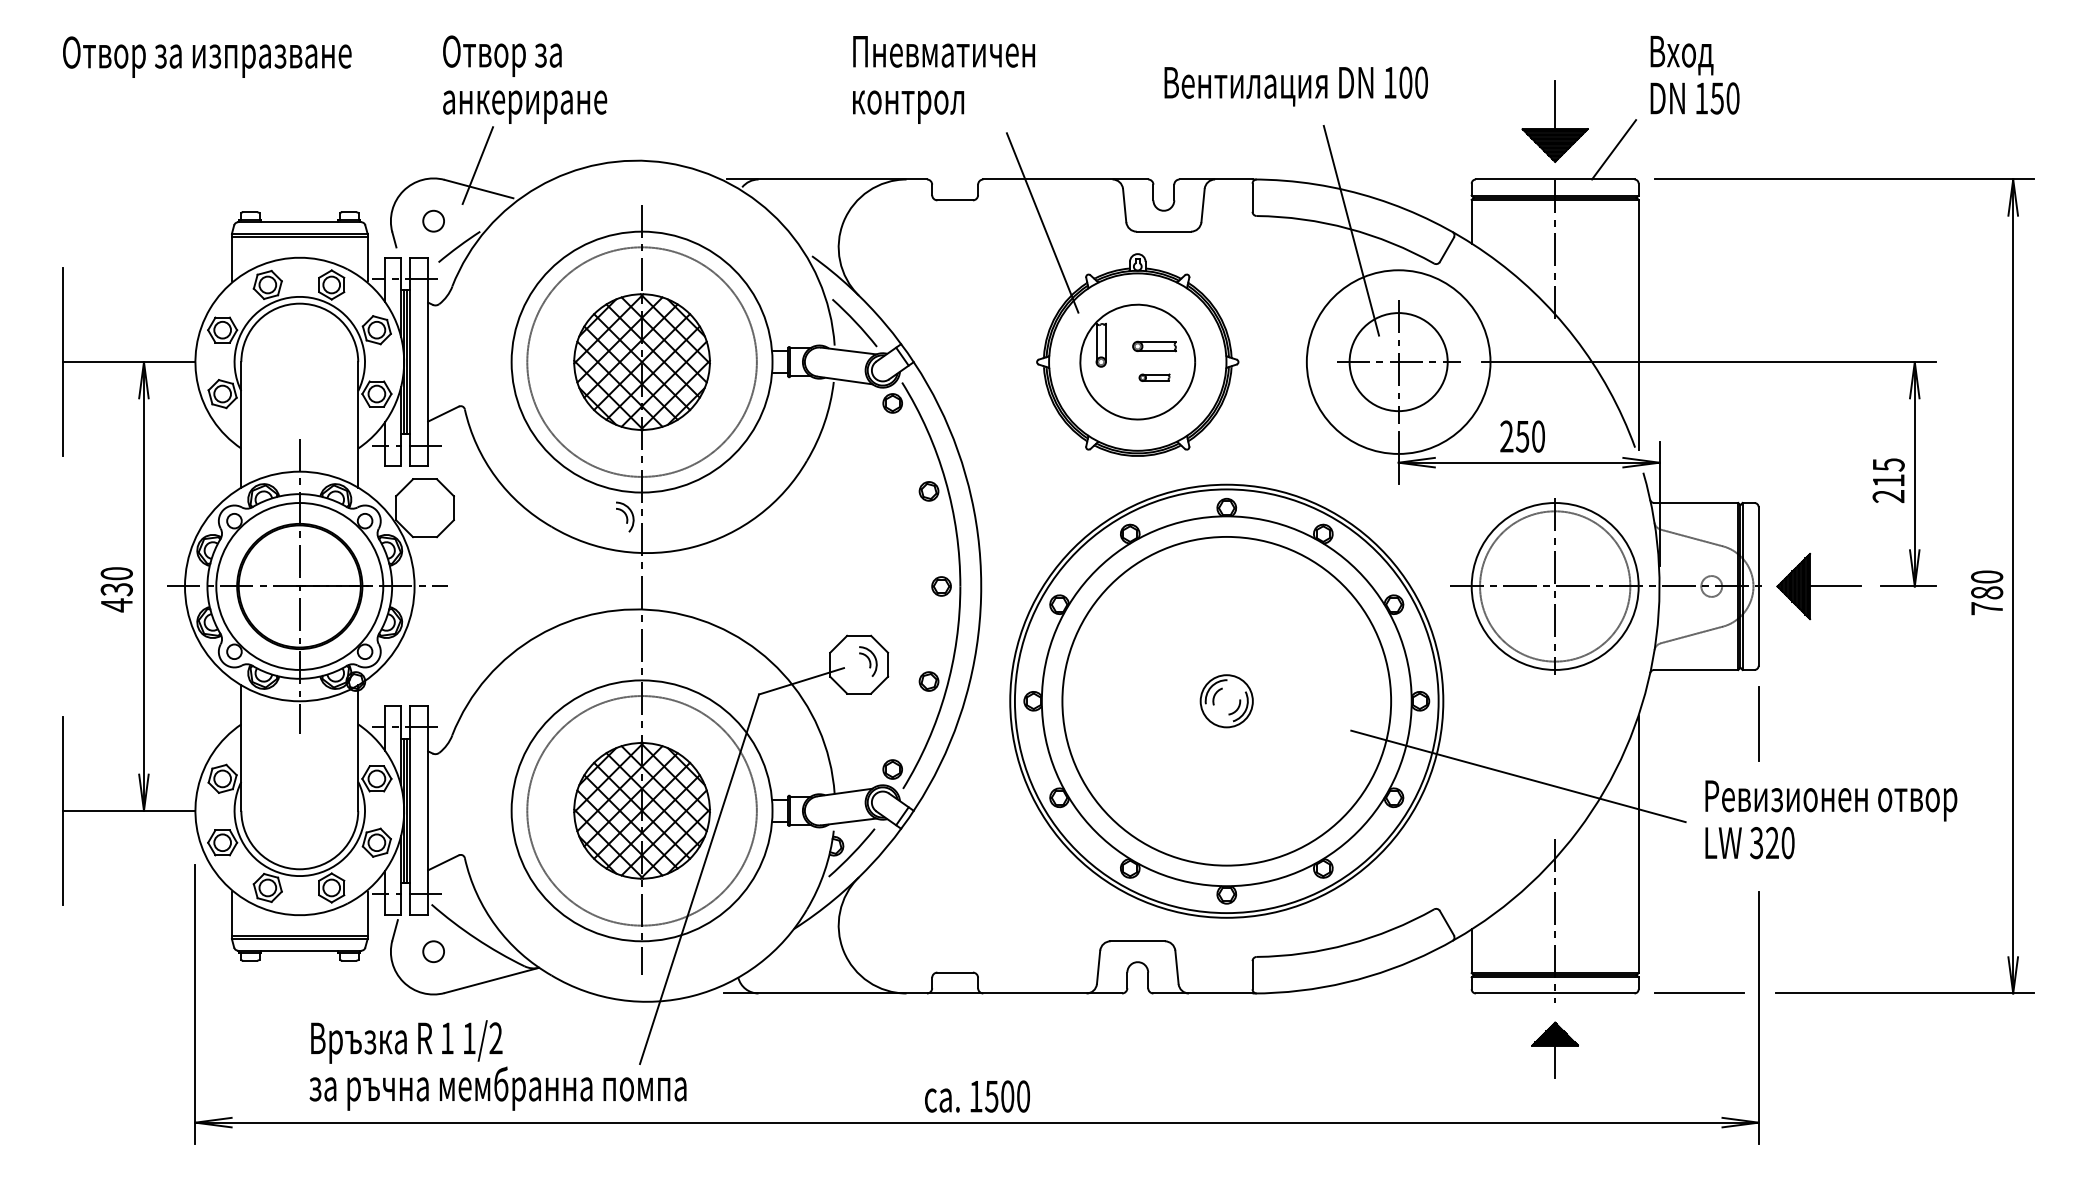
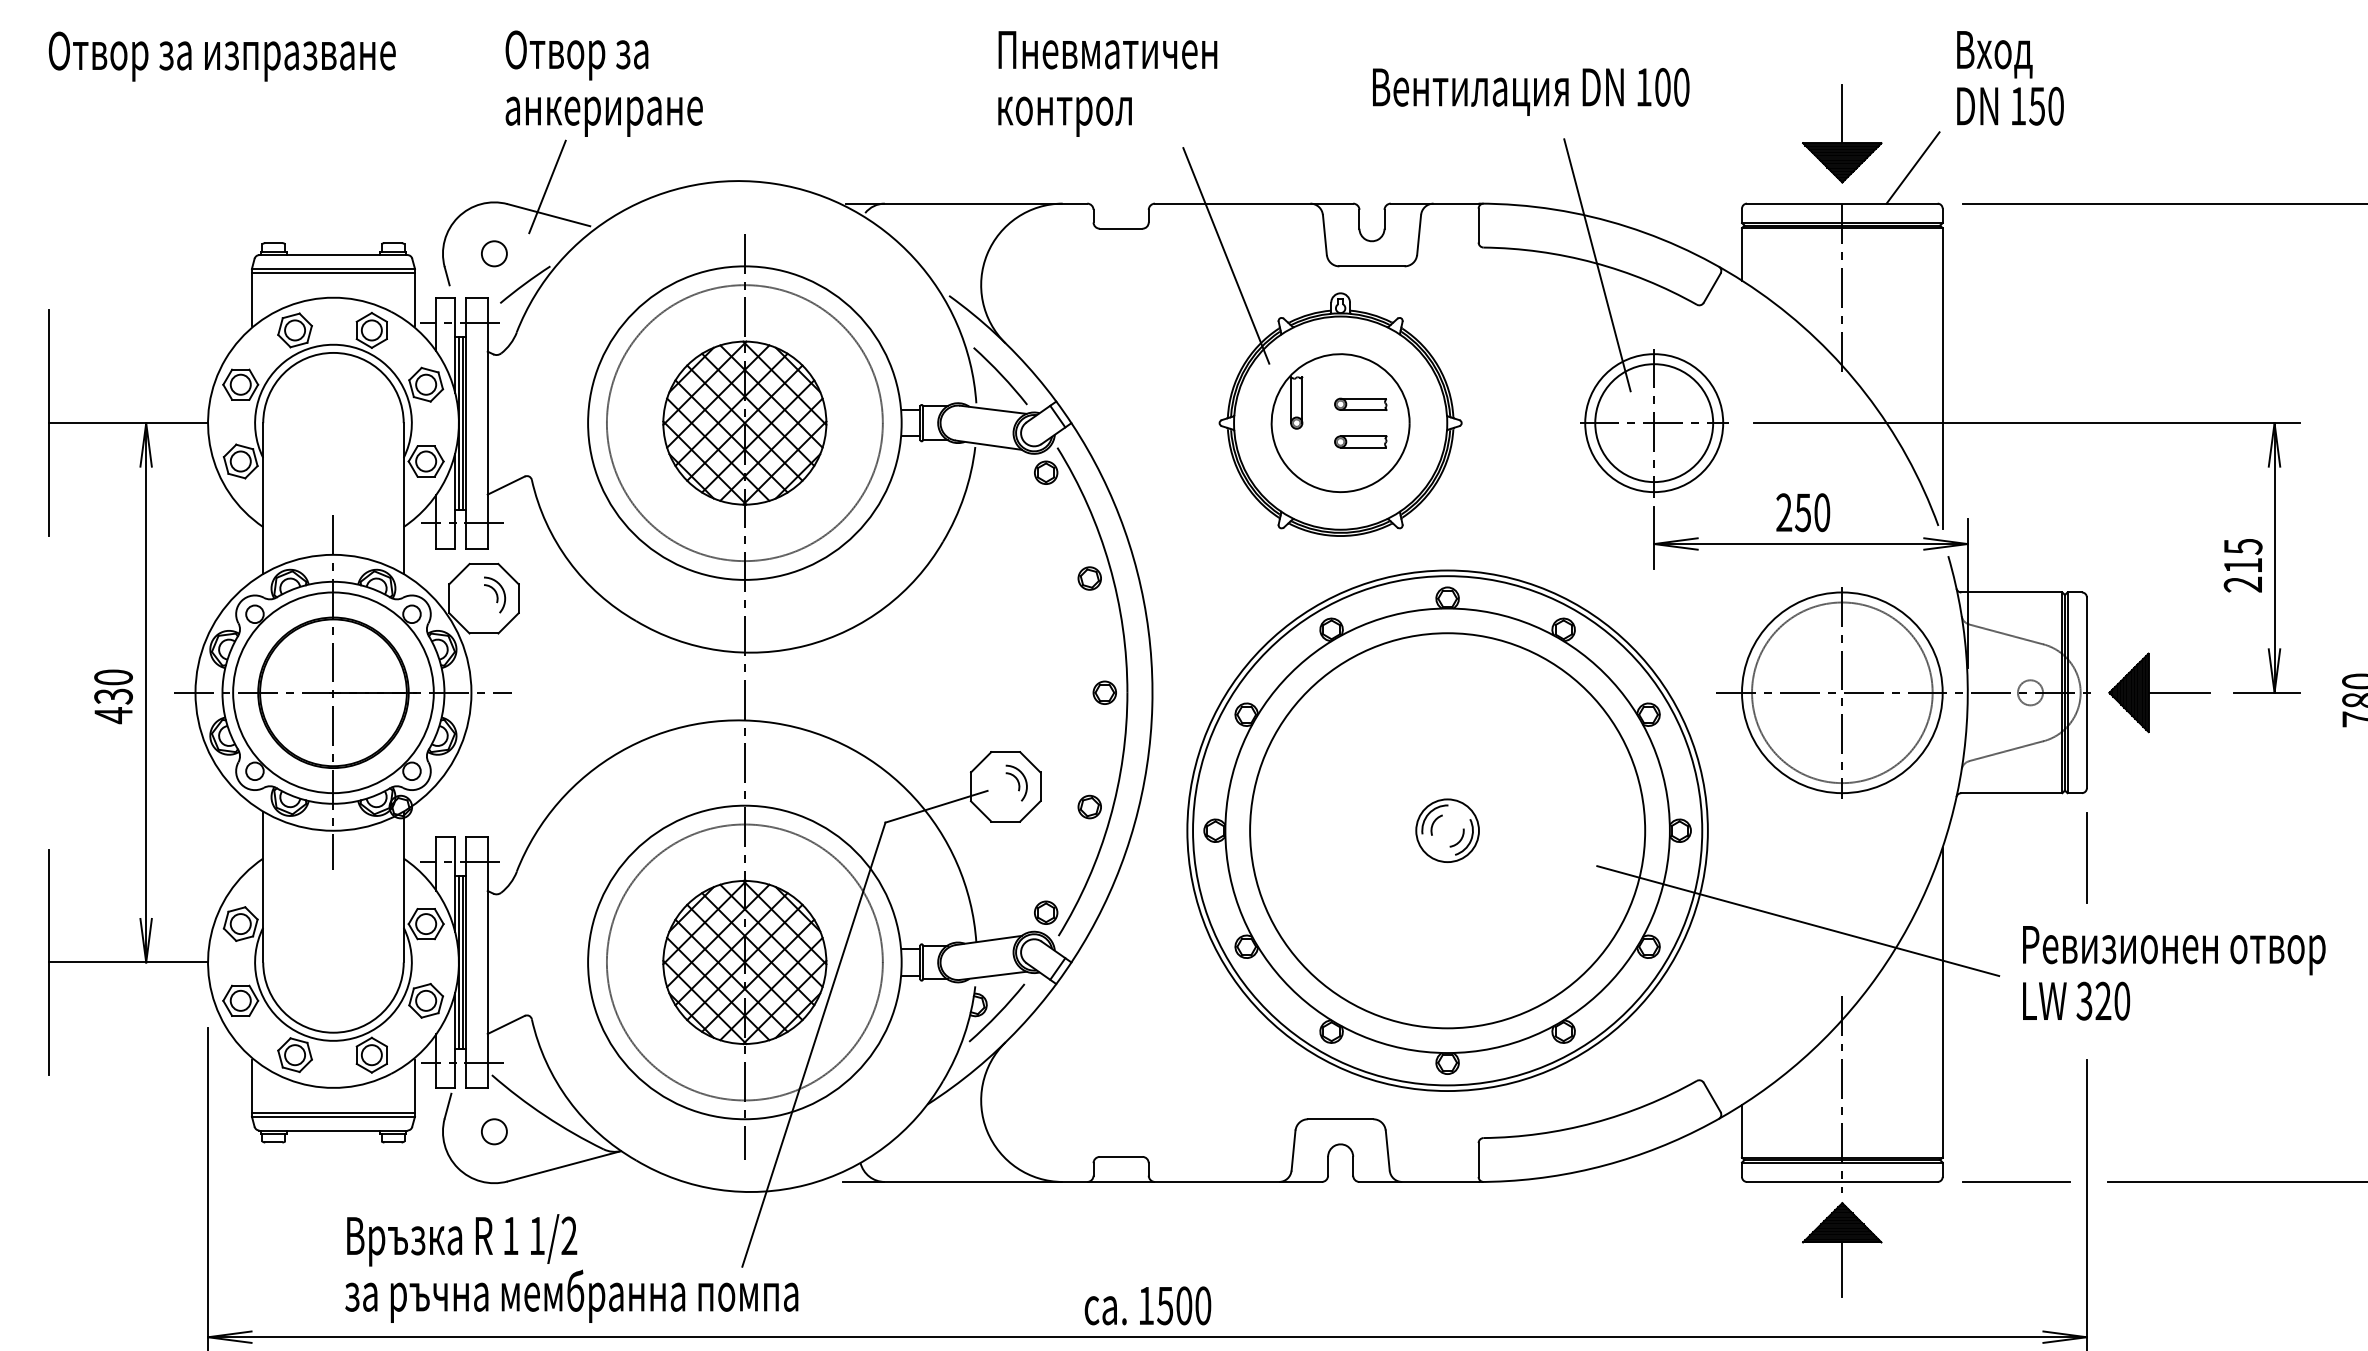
circle: (1398, 361) -> (1654, 422), size x0.62
part: (1154, 377) -> (1360, 441), size x1.43
part: (625, 516) -> (495, 594), moved
part: (1554, 1049) -> (1841, 1249), size x1.43

